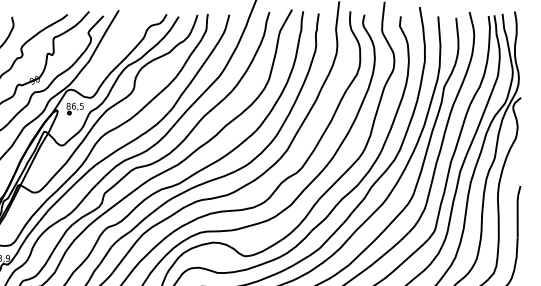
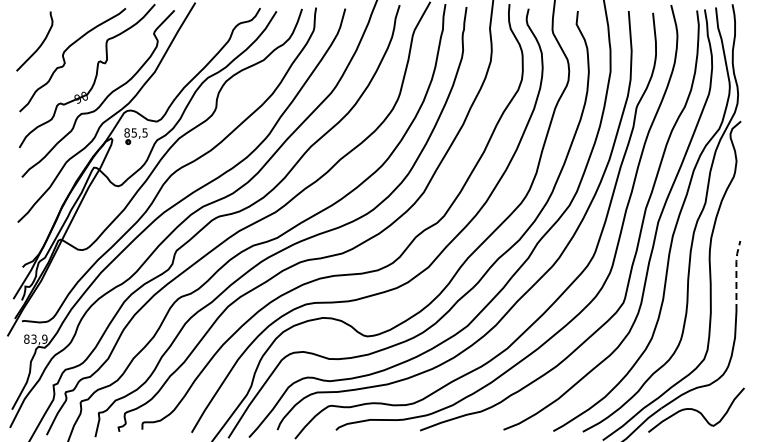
text: (74, 105) -> (134, 132), 86,5 -> 85,5
line: (517, 210) -> (736, 274), solid -> dashed

